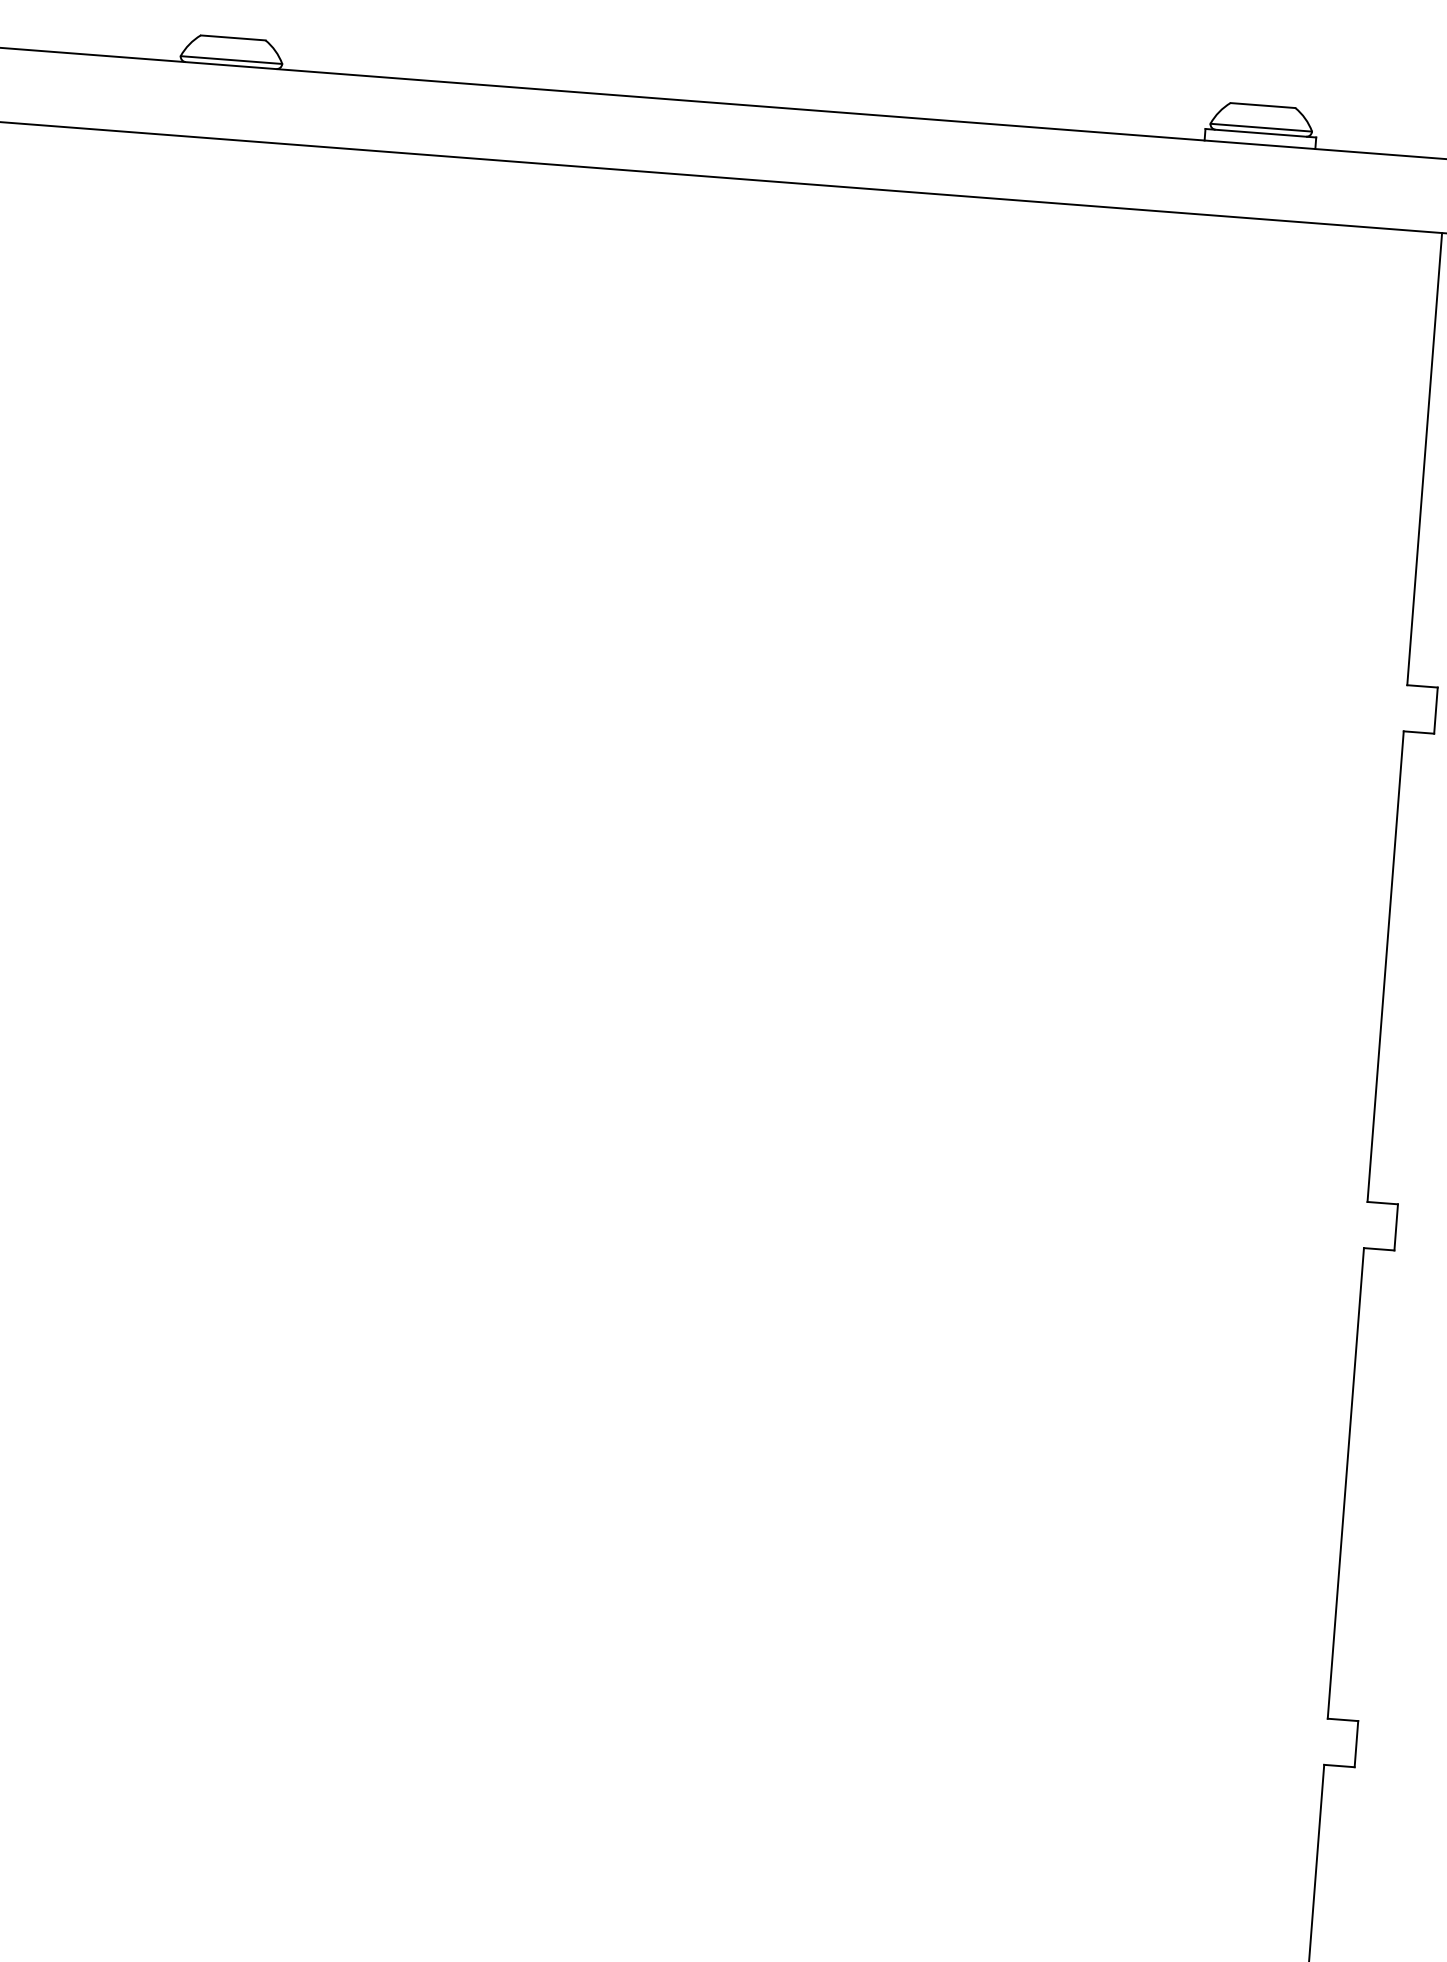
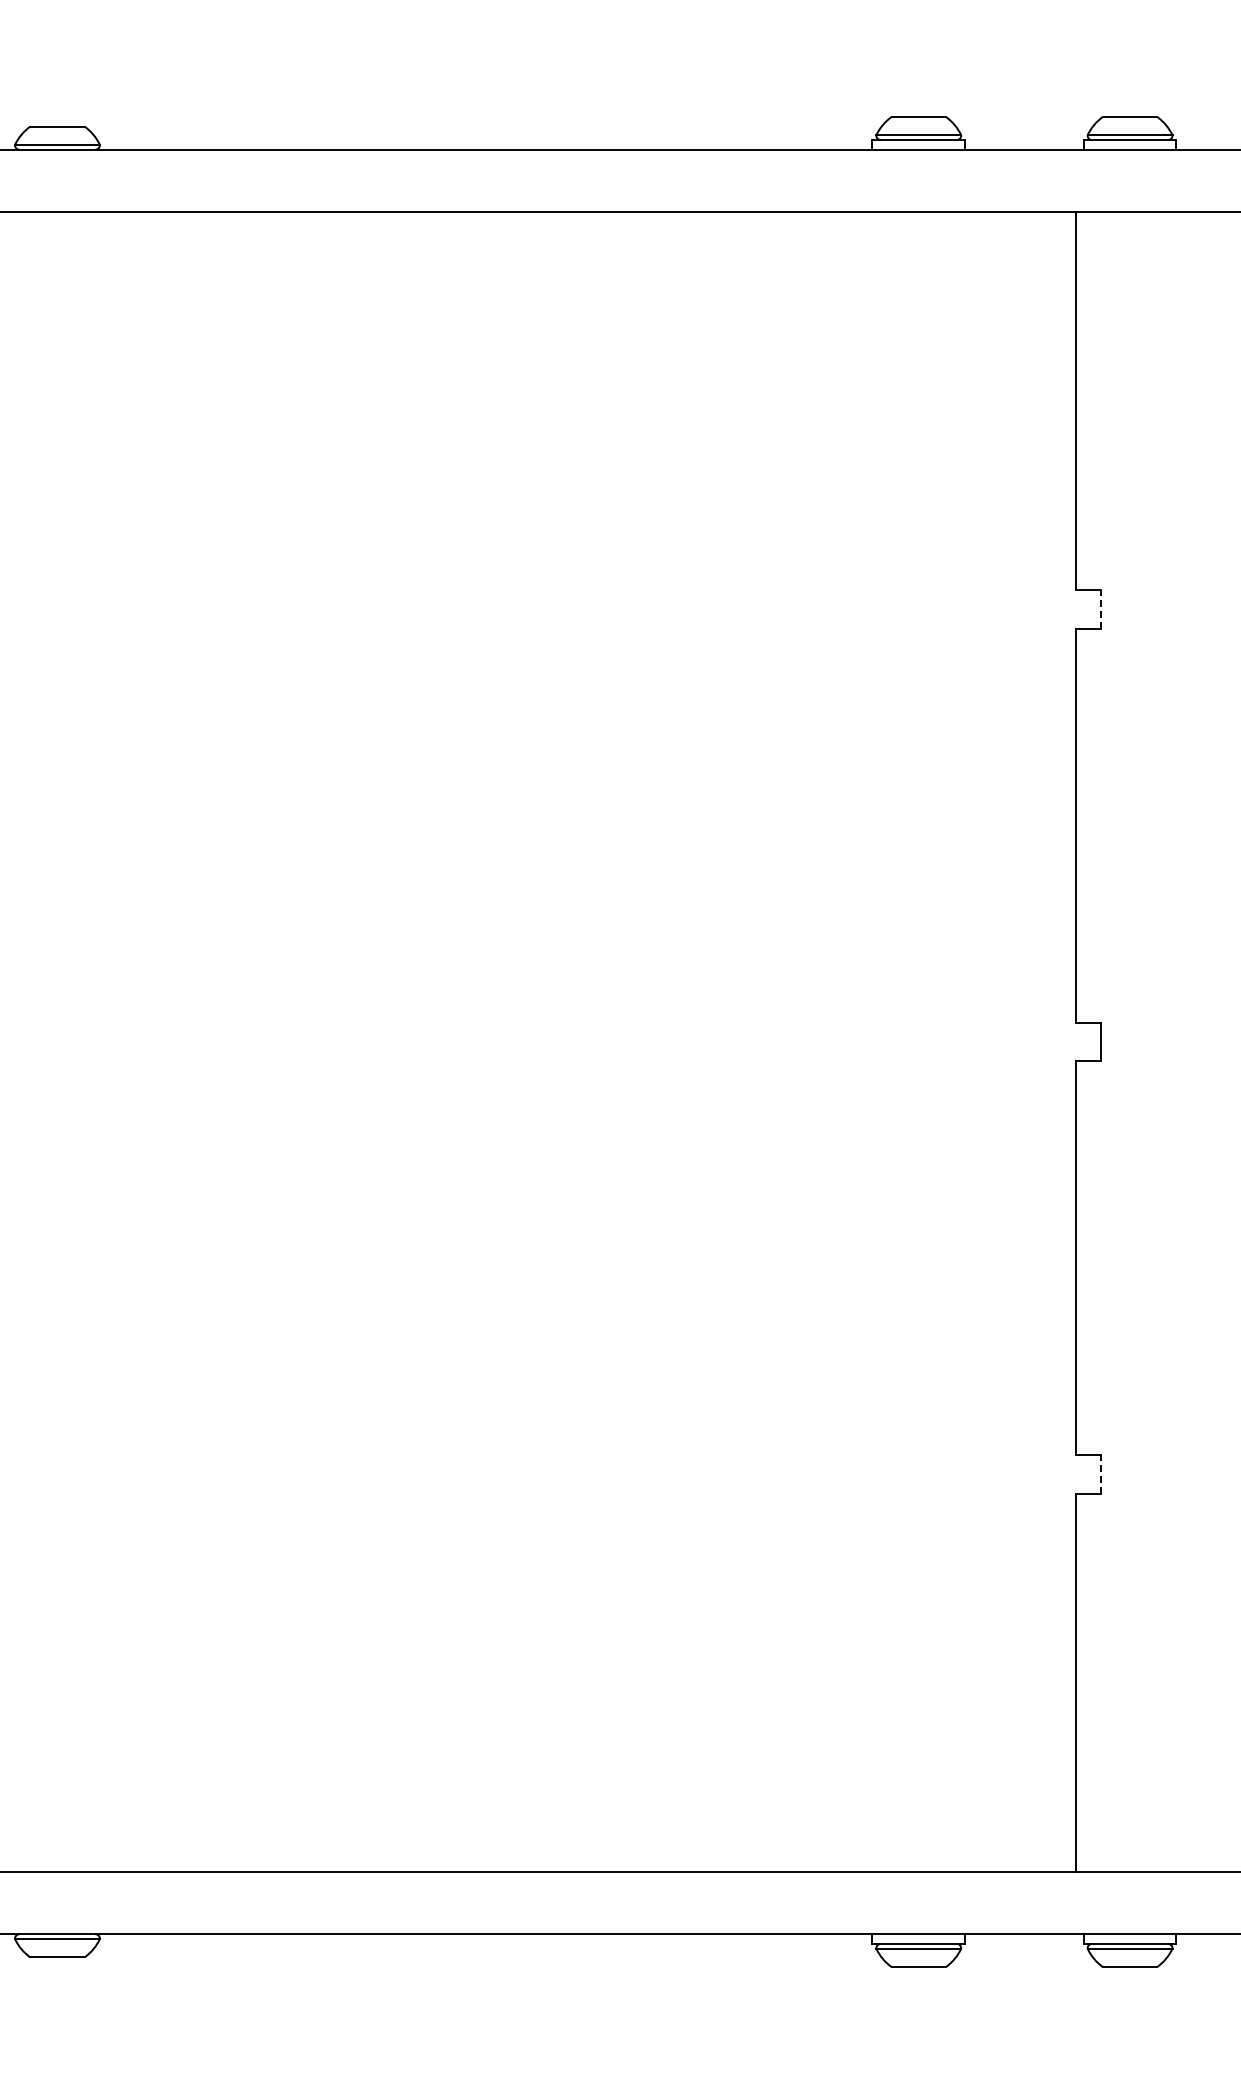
line: (1436, 709) -> (1101, 608), solid -> dashed
line: (1356, 1744) -> (1101, 1474), solid -> dashed

